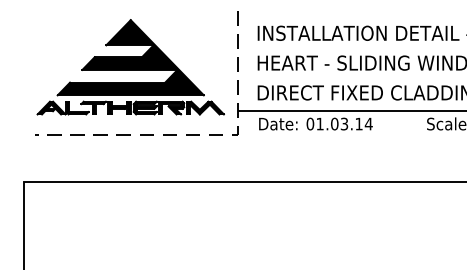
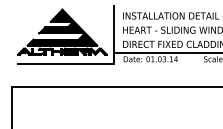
line: (199, 135) -> (95, 64), dashed -> solid

